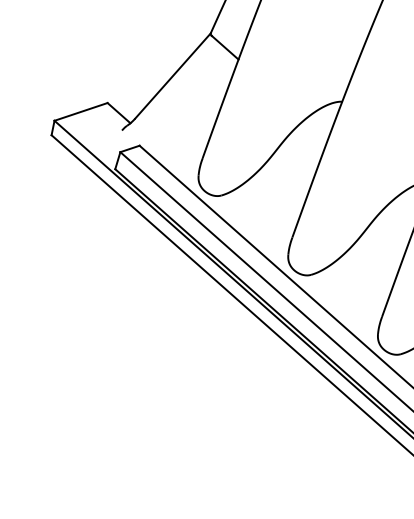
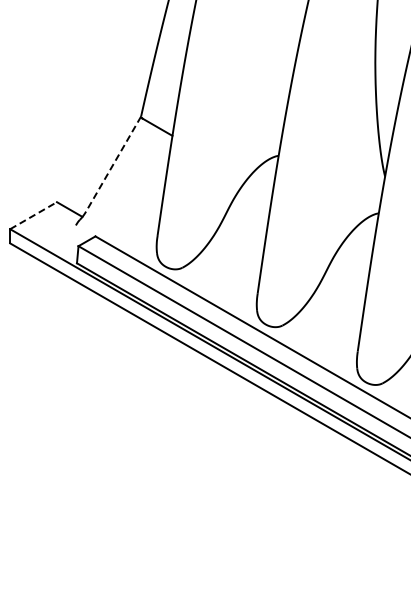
line: (172, 76) -> (113, 164), solid -> dashed
line: (82, 111) -> (34, 215), solid -> dashed

